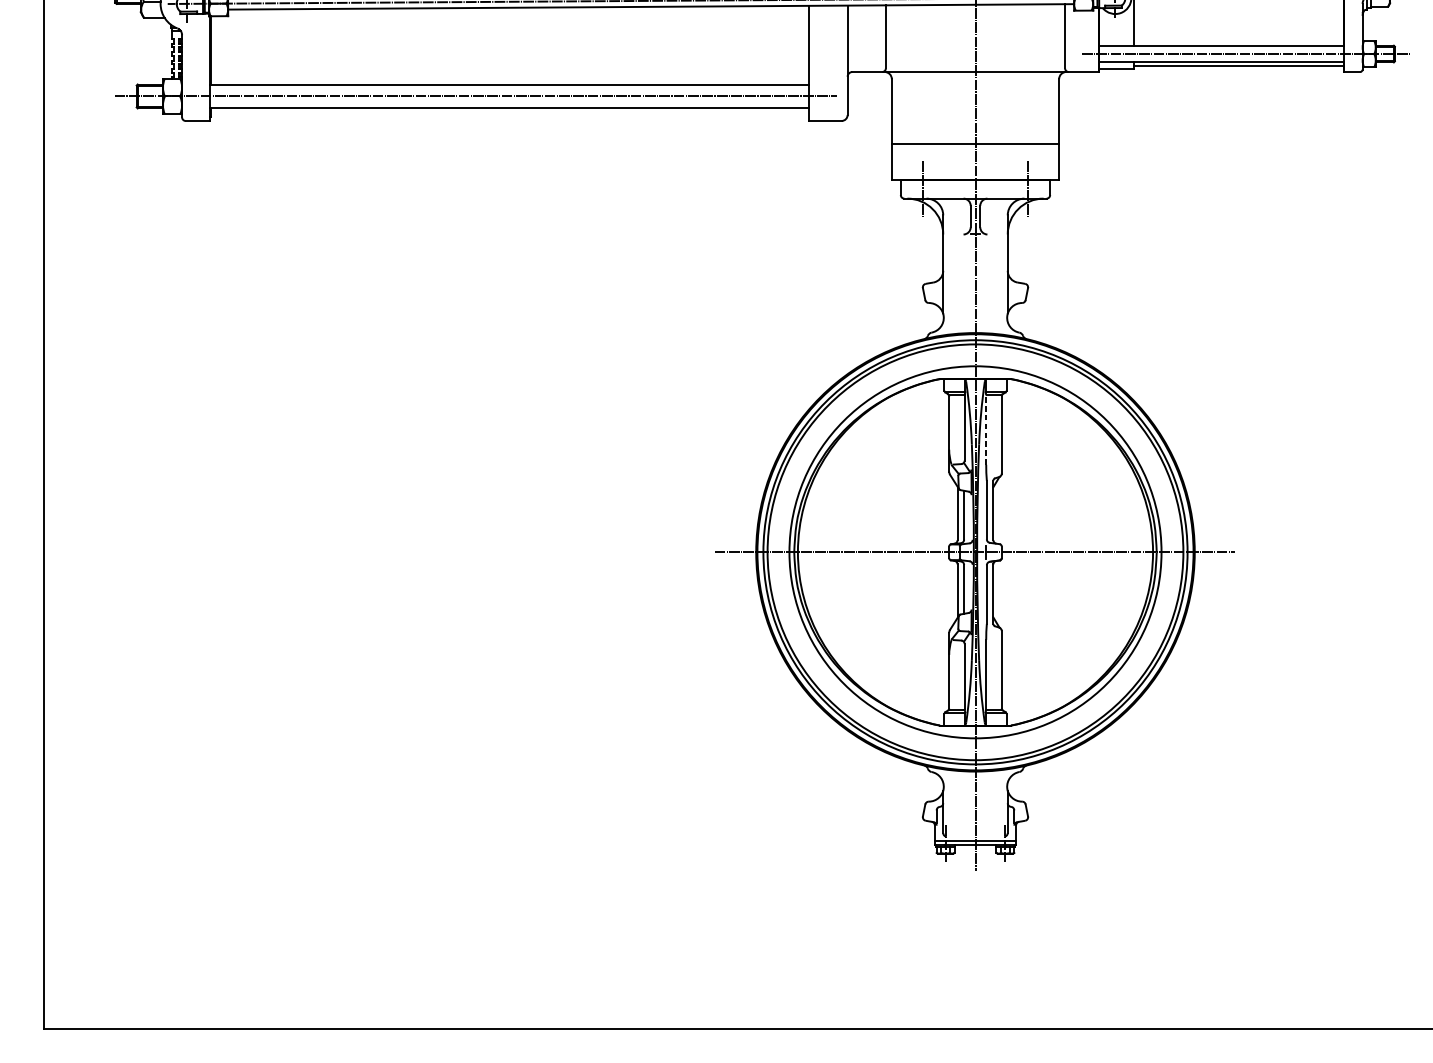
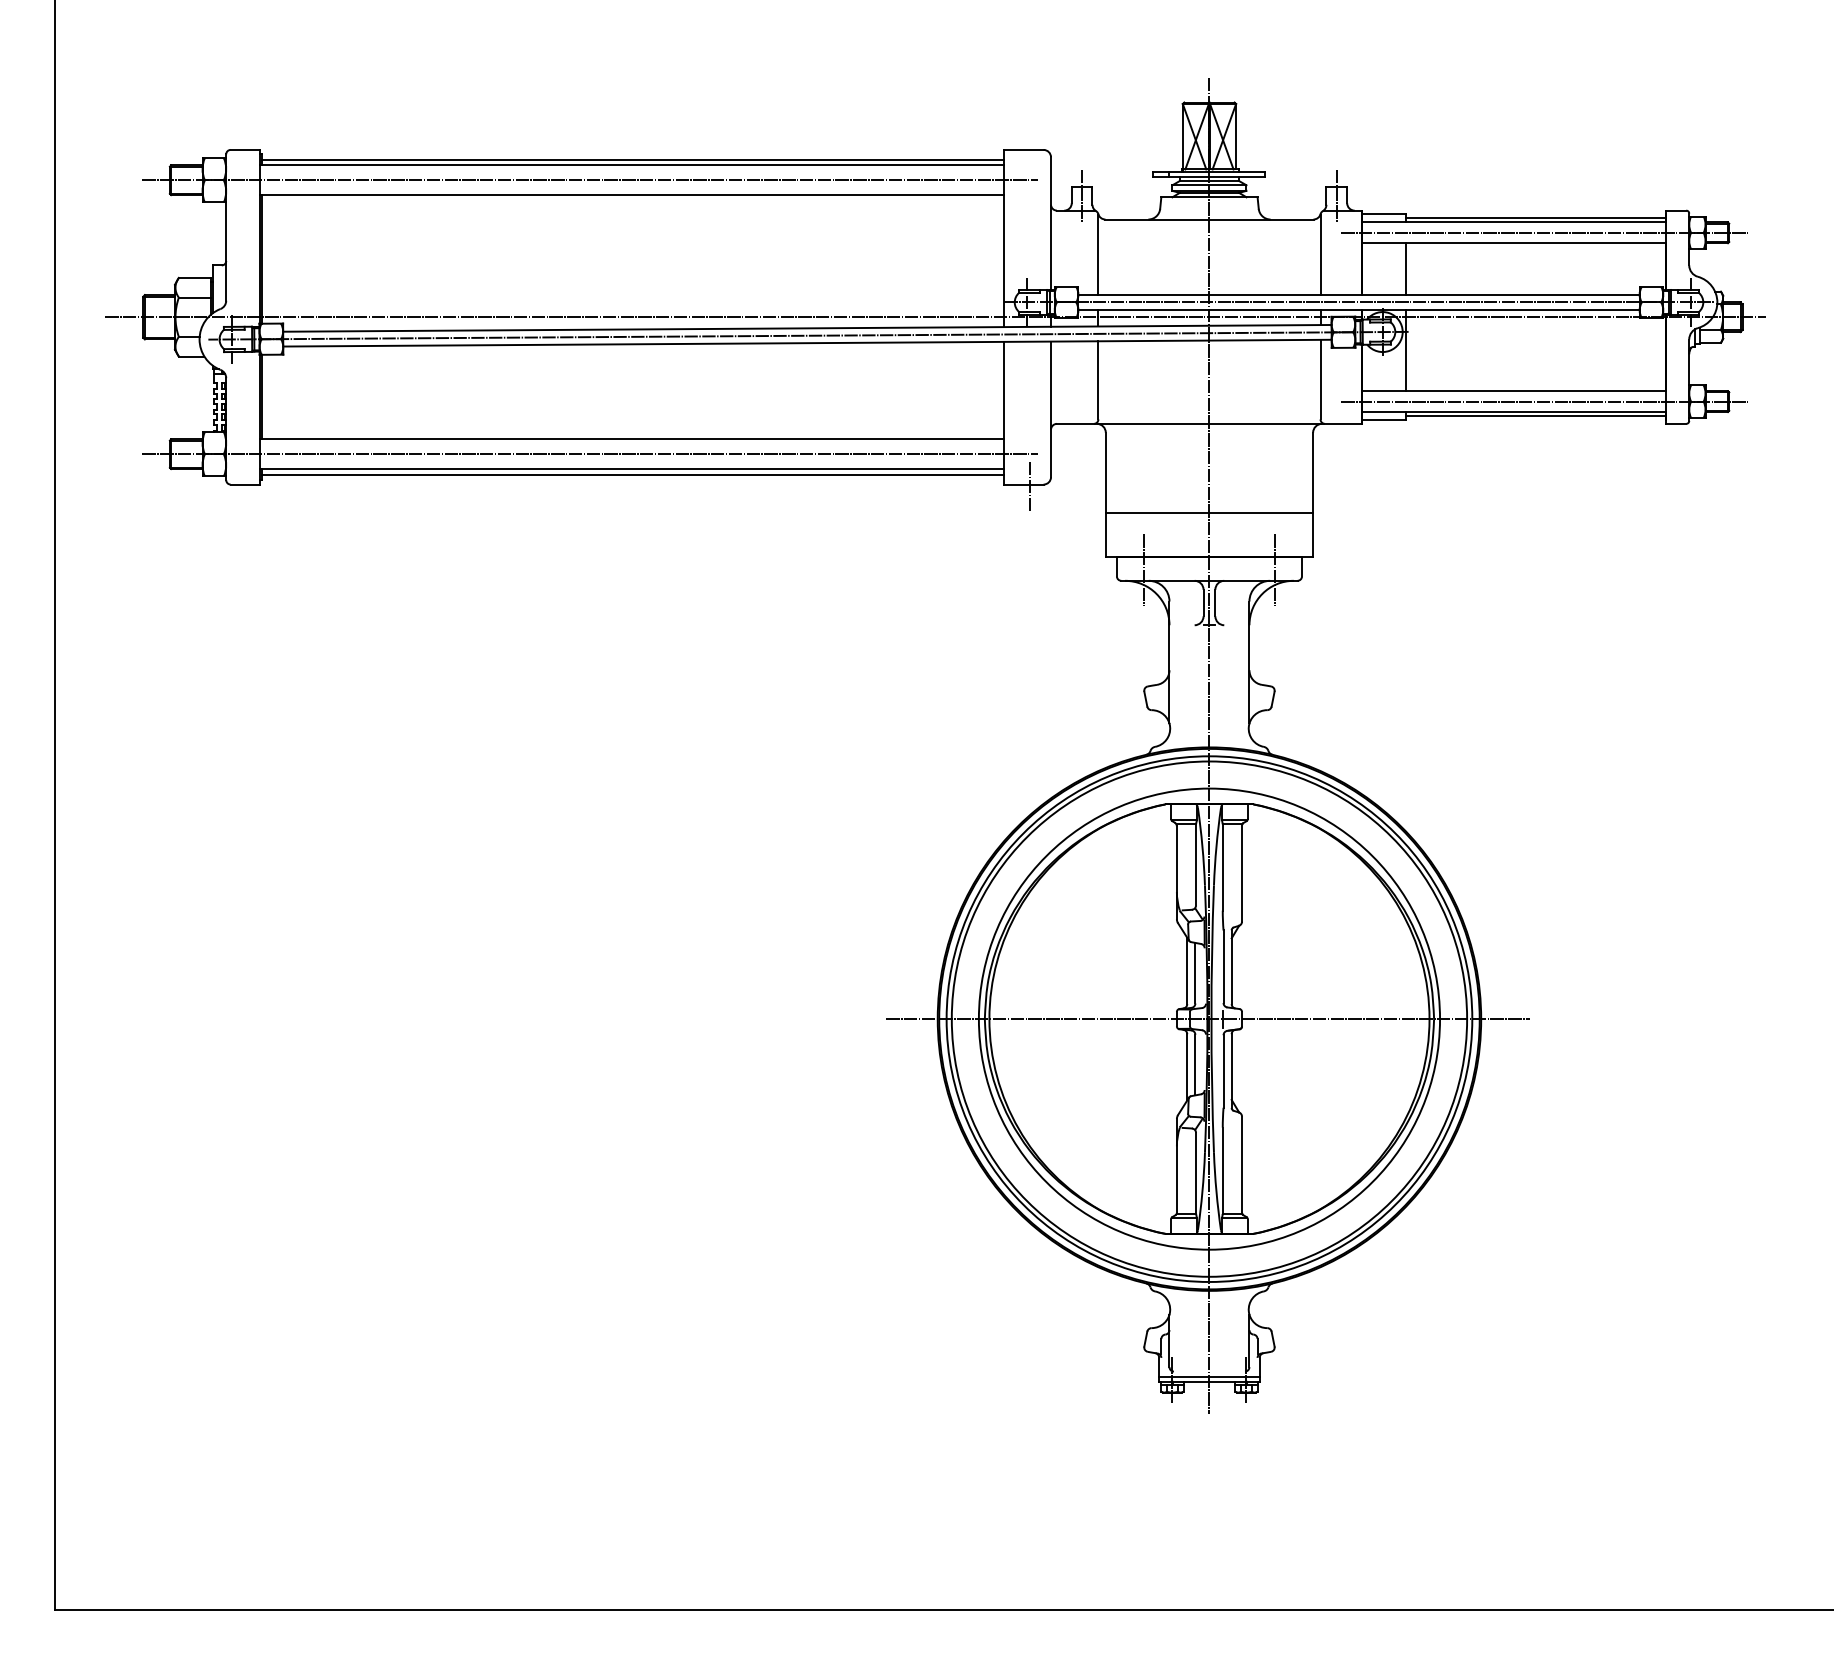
line: (509, 112) -> (632, 474), added
line: (831, 122) -> (1030, 486), added
line: (986, 429) -> (1222, 866), dashed -> solid

